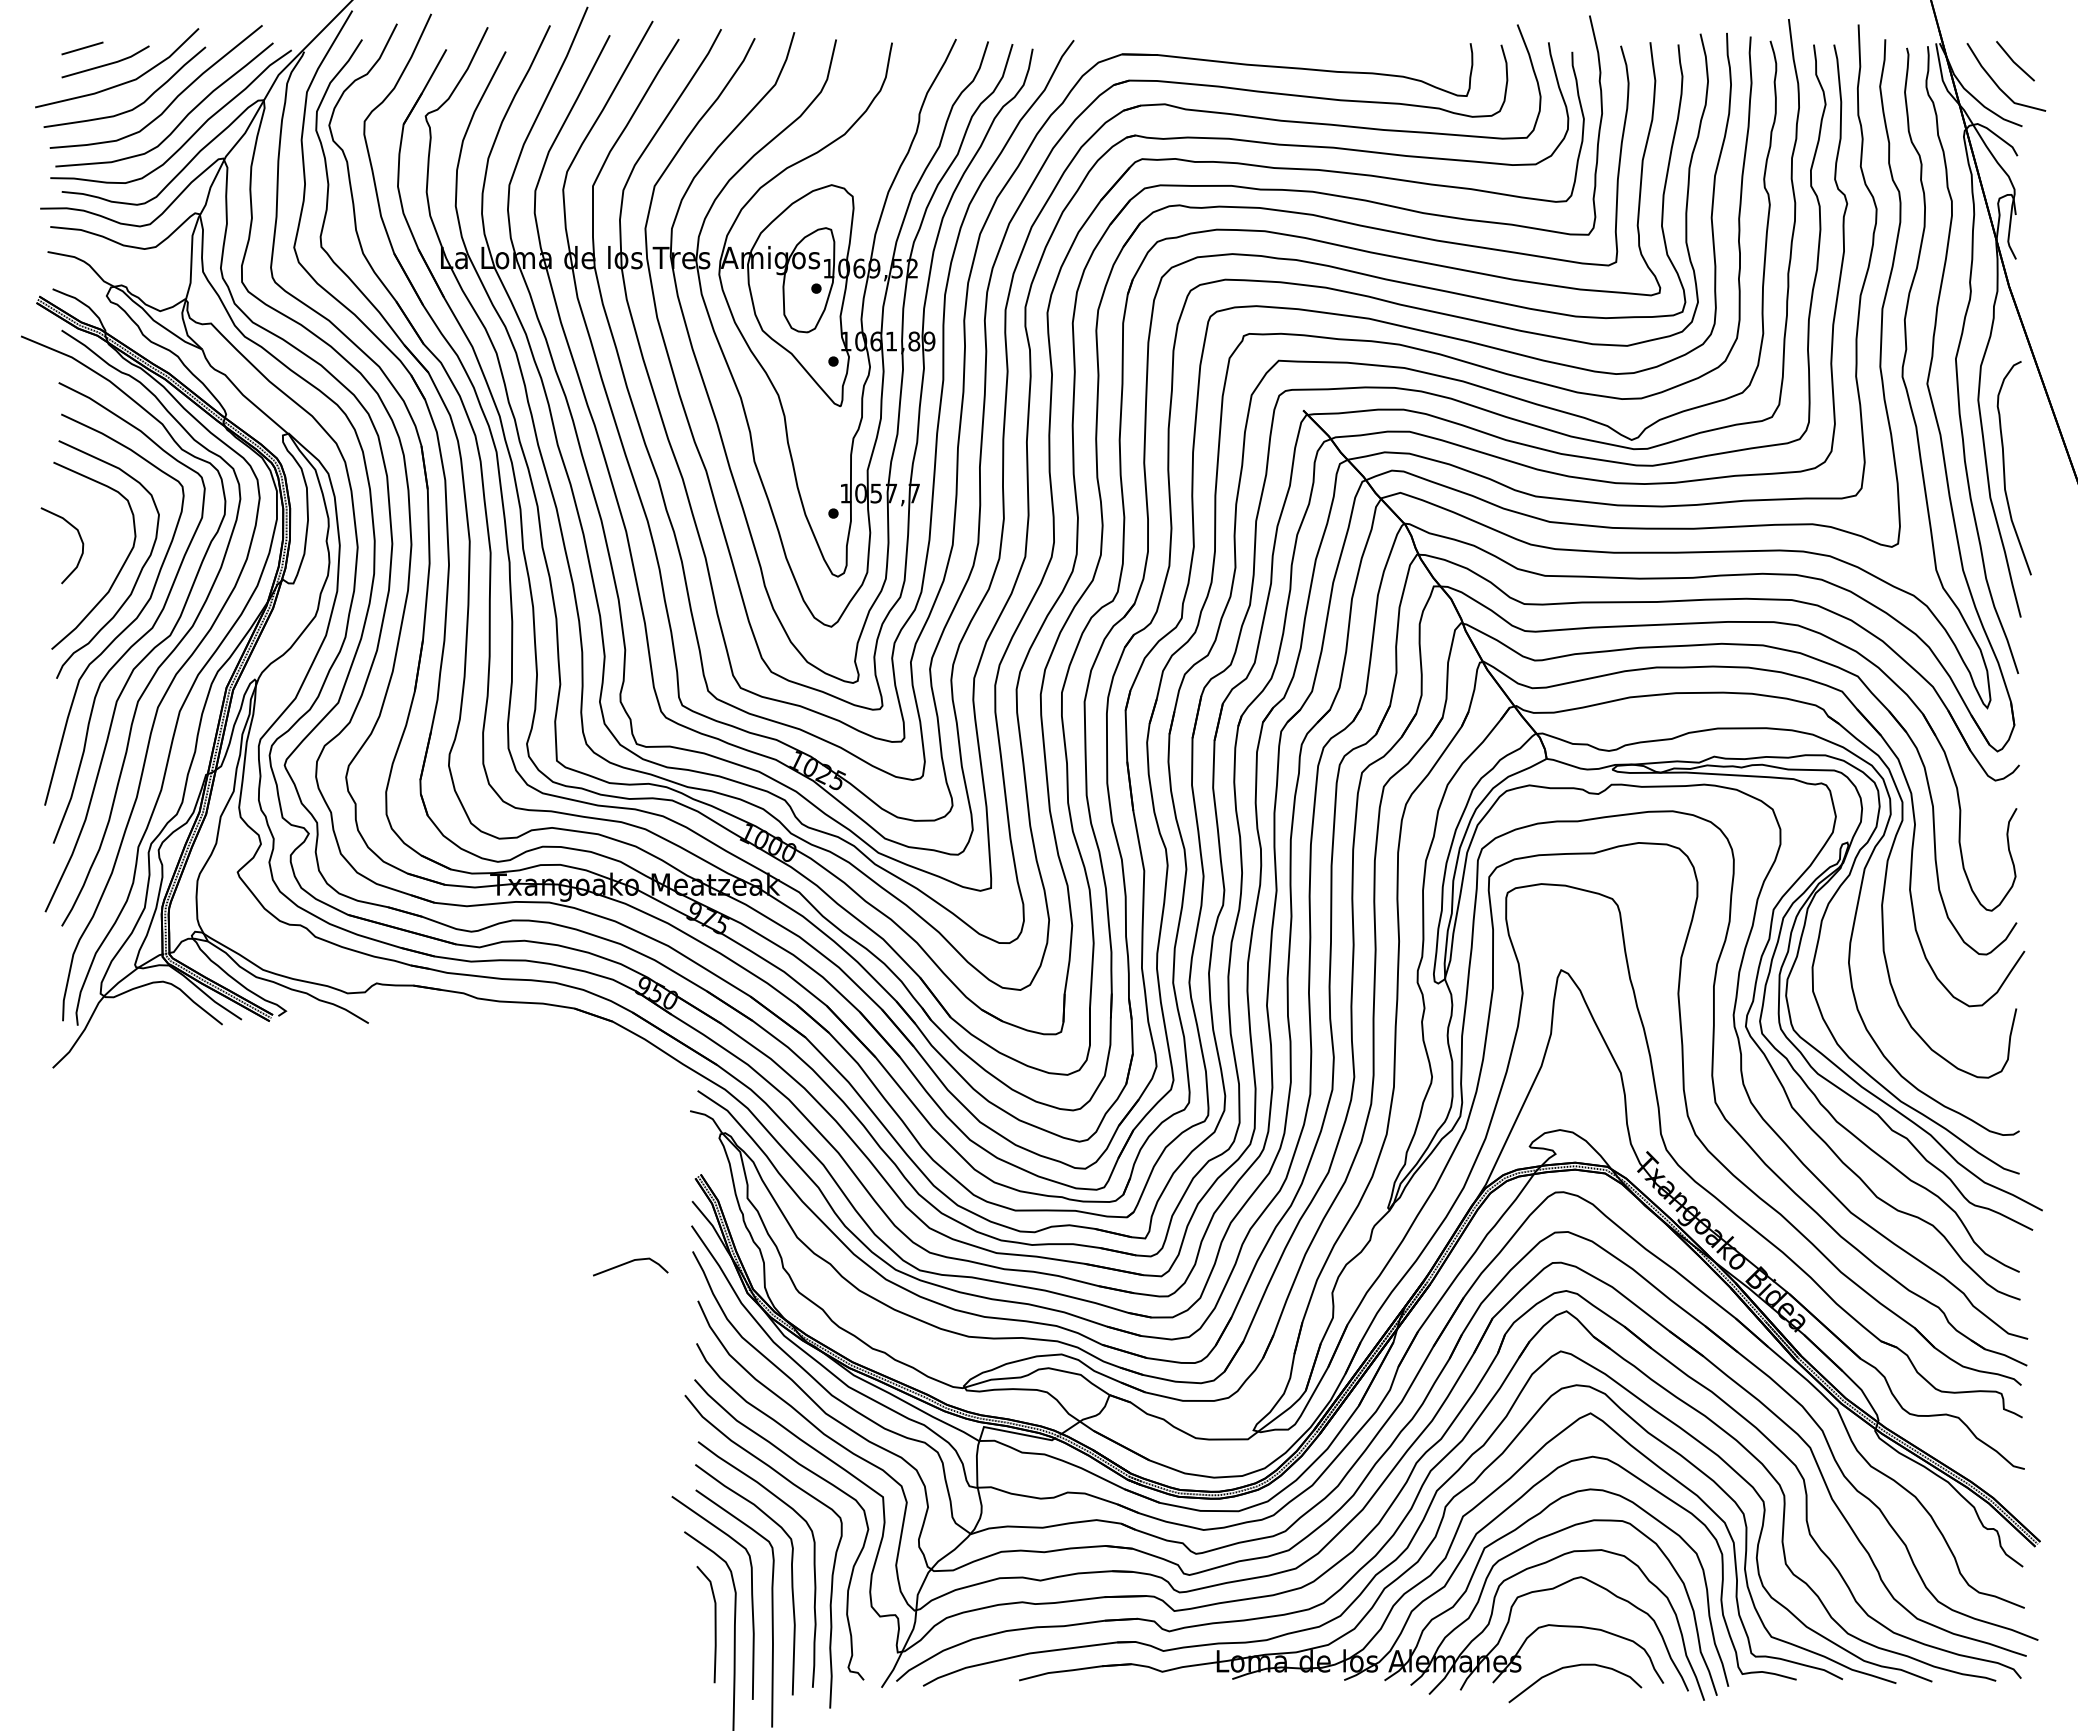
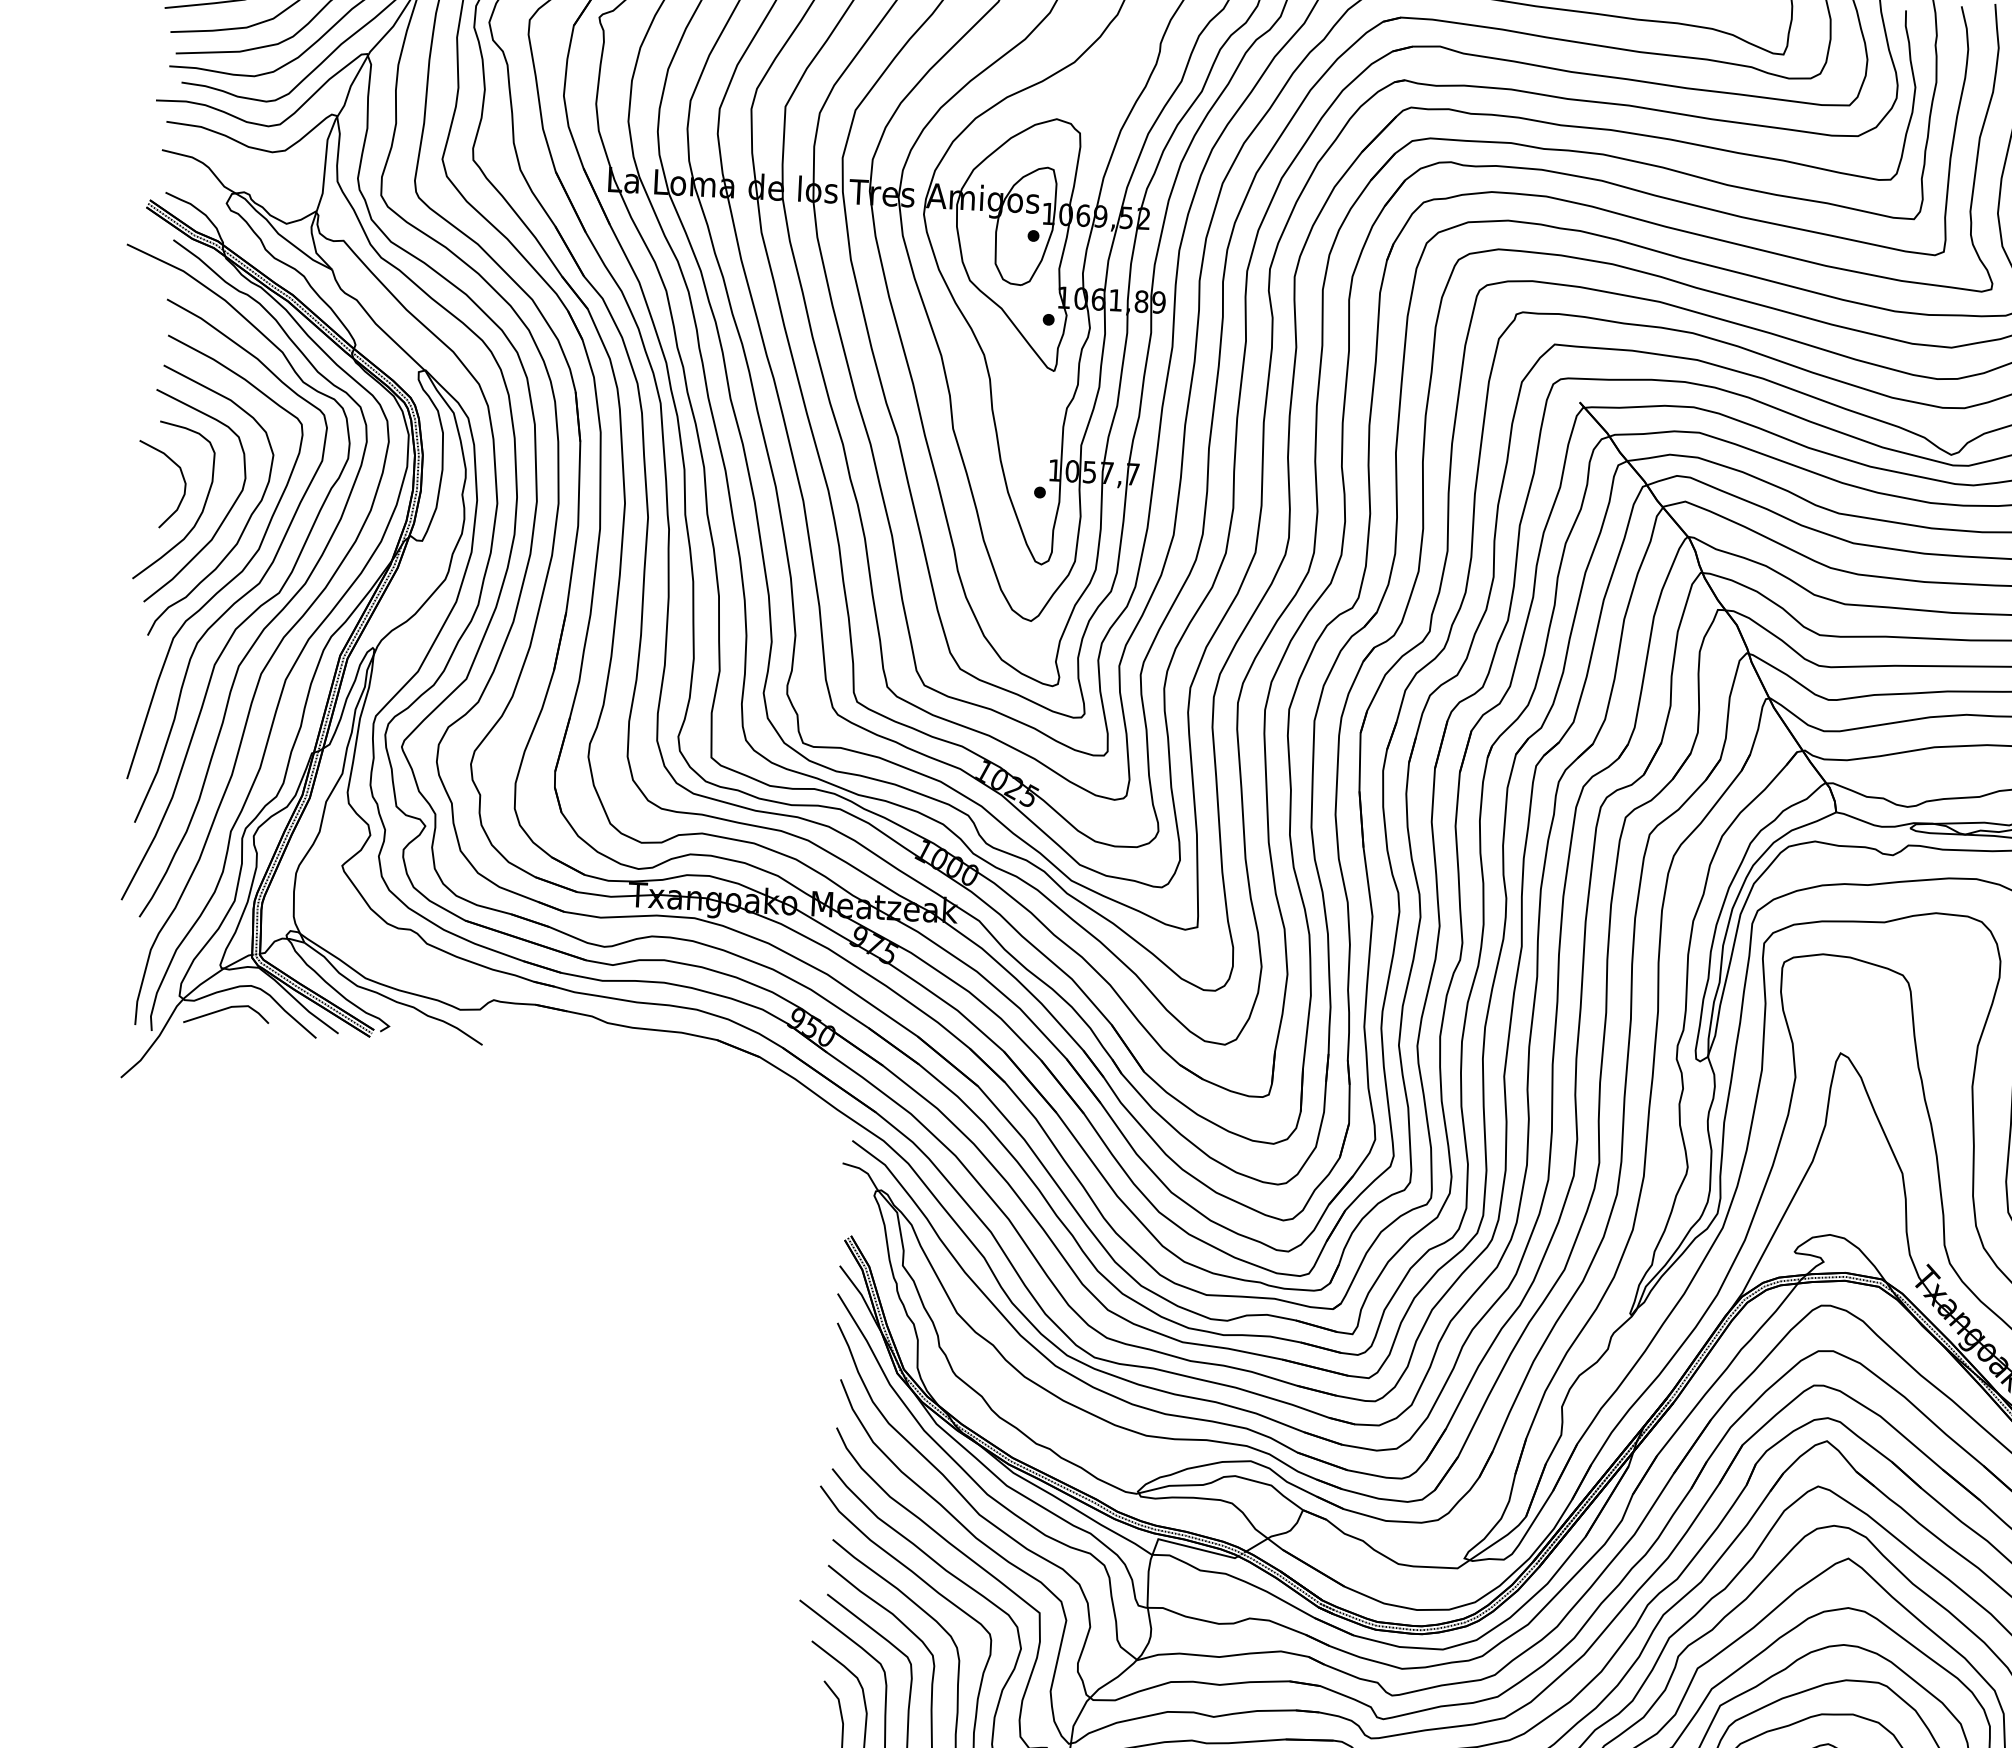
curve: (97, 568) -> (200, 512), added
line: (628, 1263) -> (224, 1010), moved

